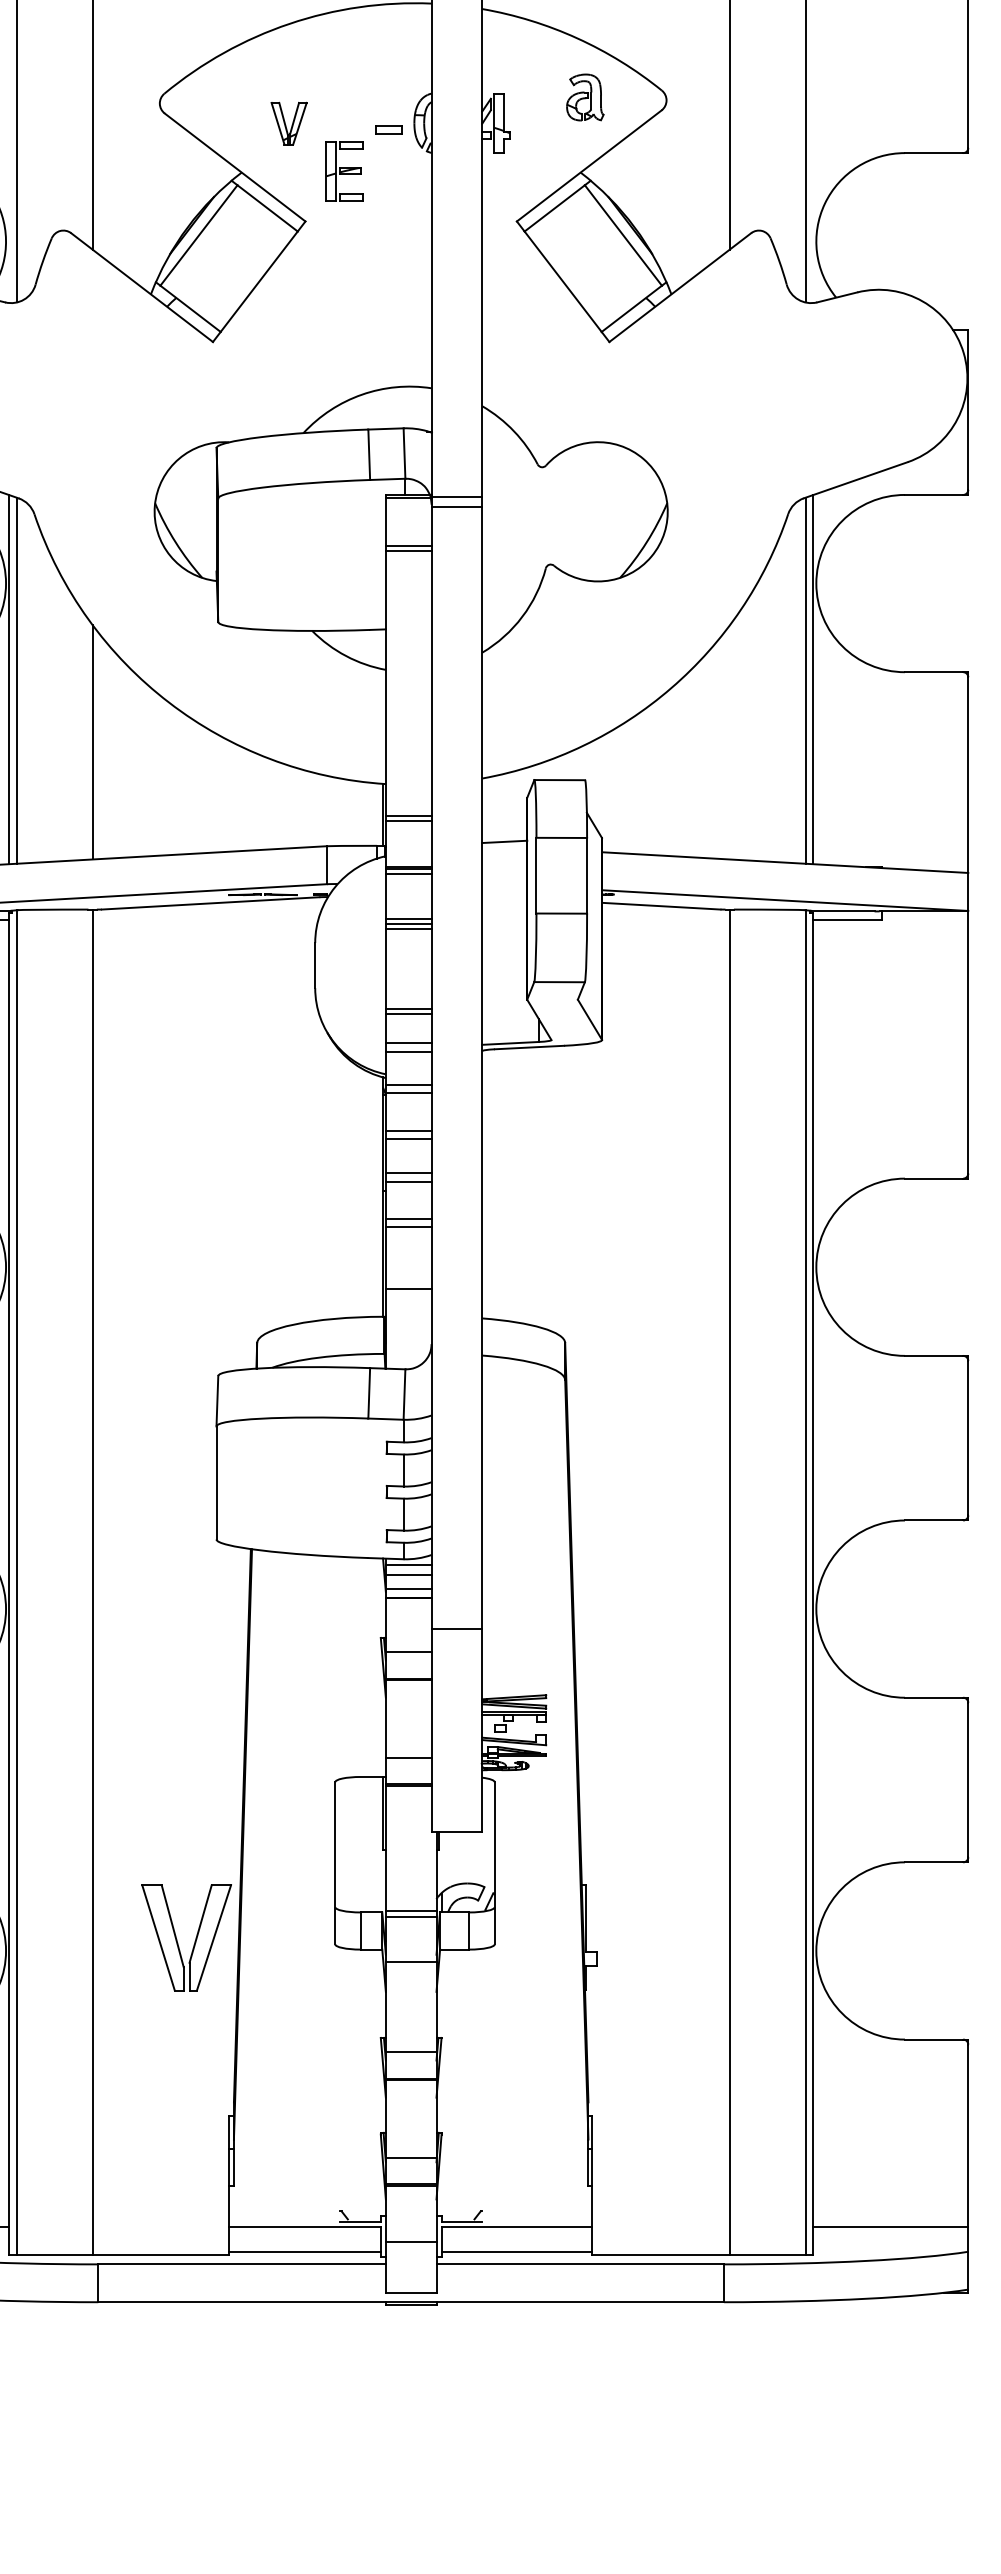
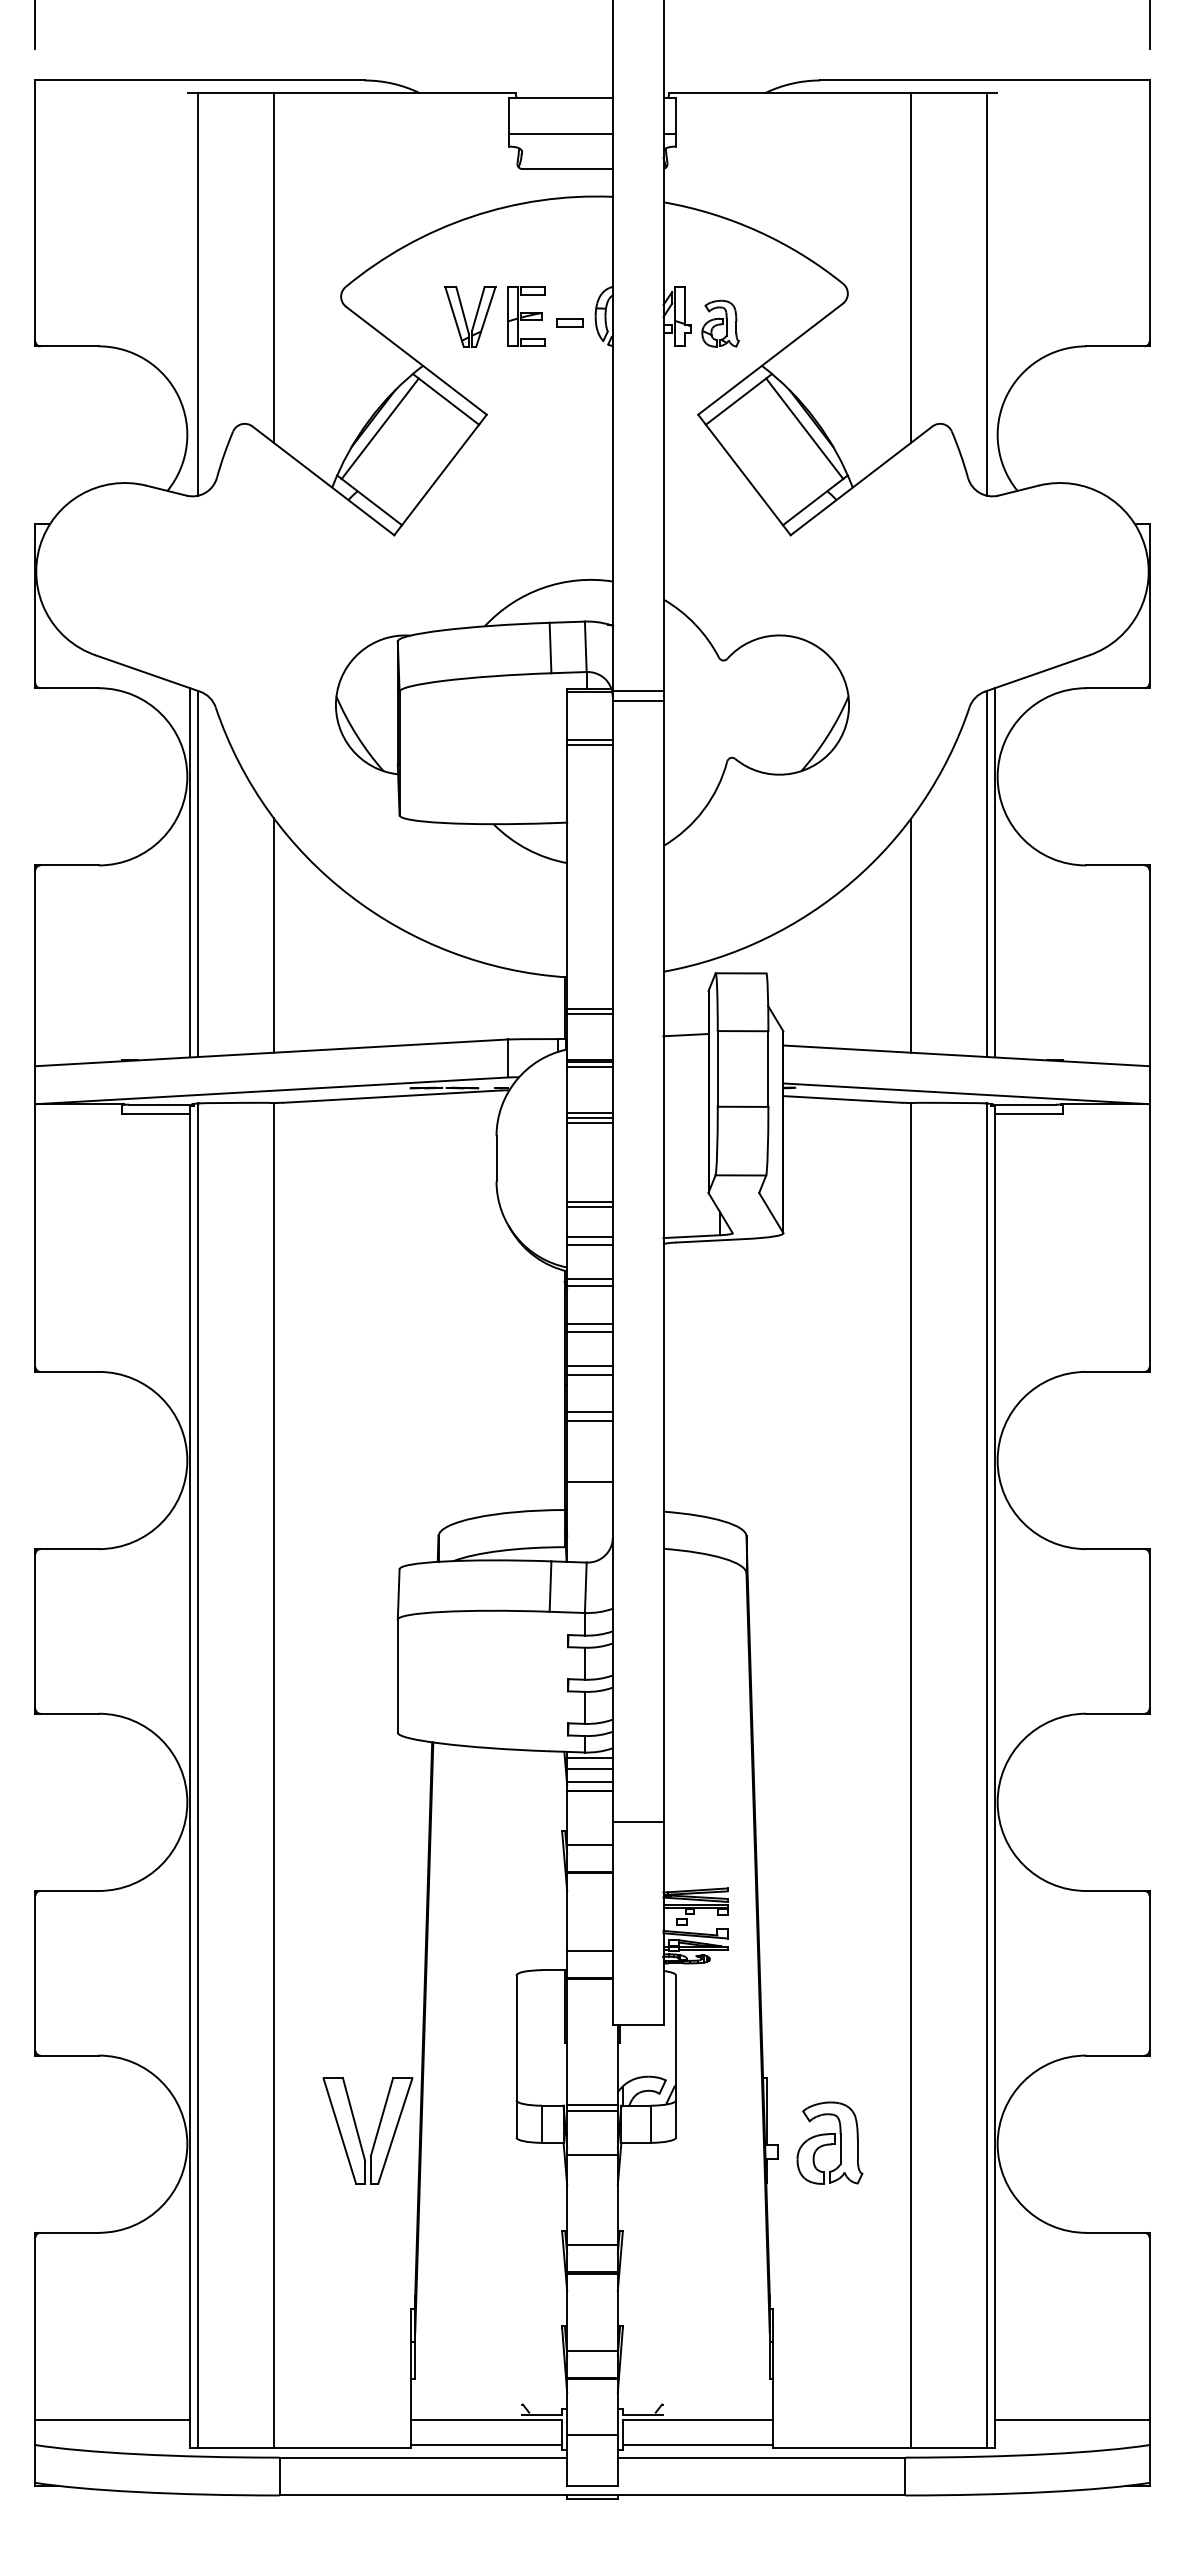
part: (585, 97) -> (720, 323), moved
part: (289, 123) -> (470, 316), size x1.43
part: (345, 171) -> (526, 316), moved
line: (730, 742) -> (911, 935), added
part: (648, 1949) -> (829, 2142), added

